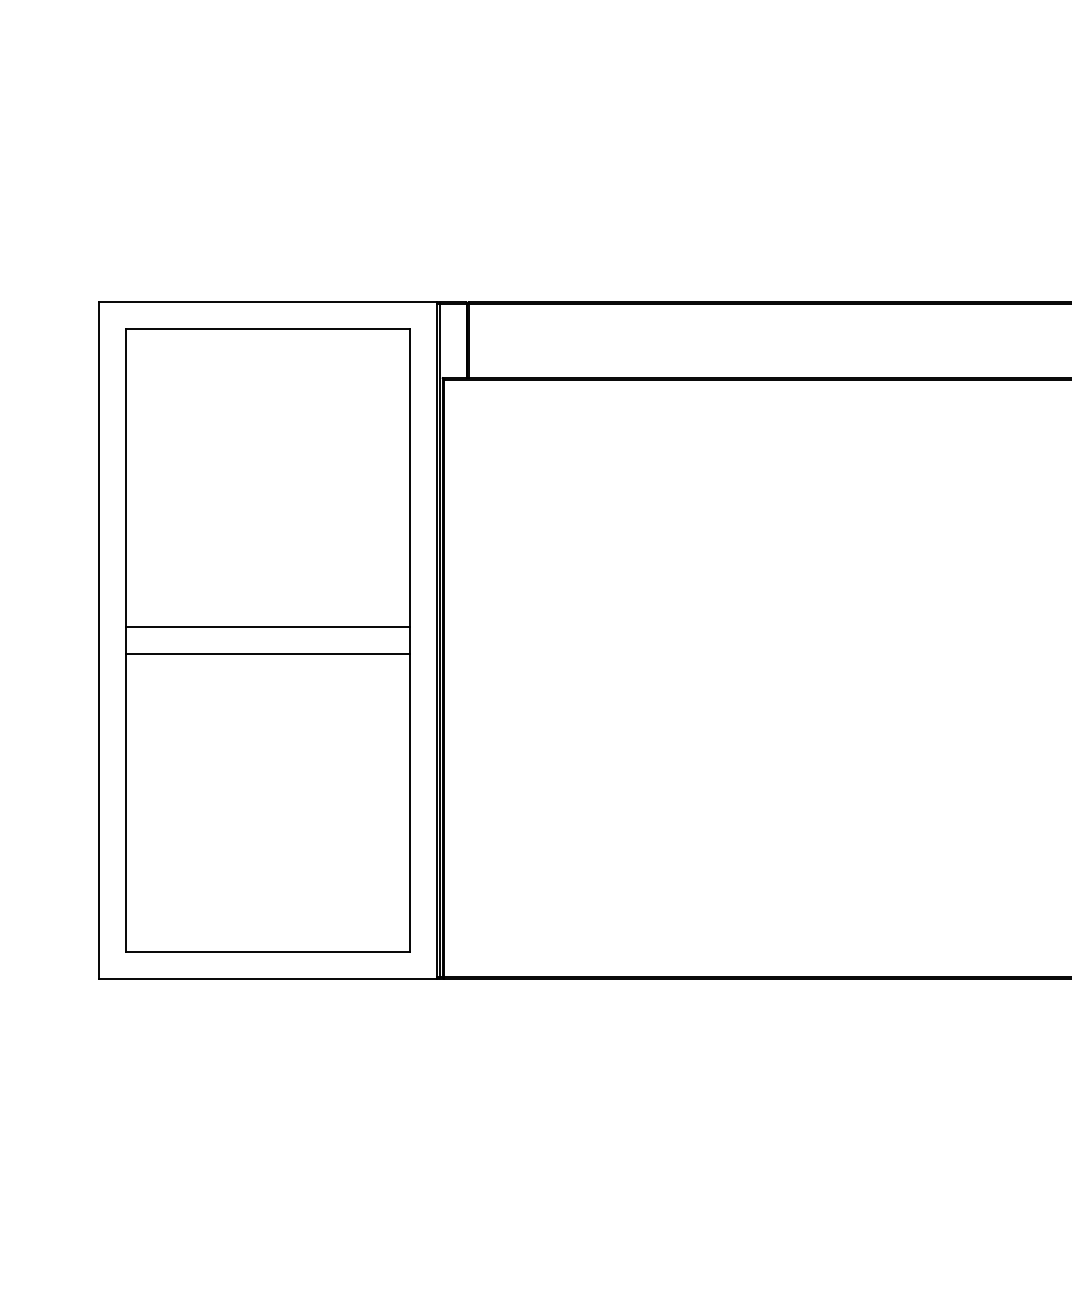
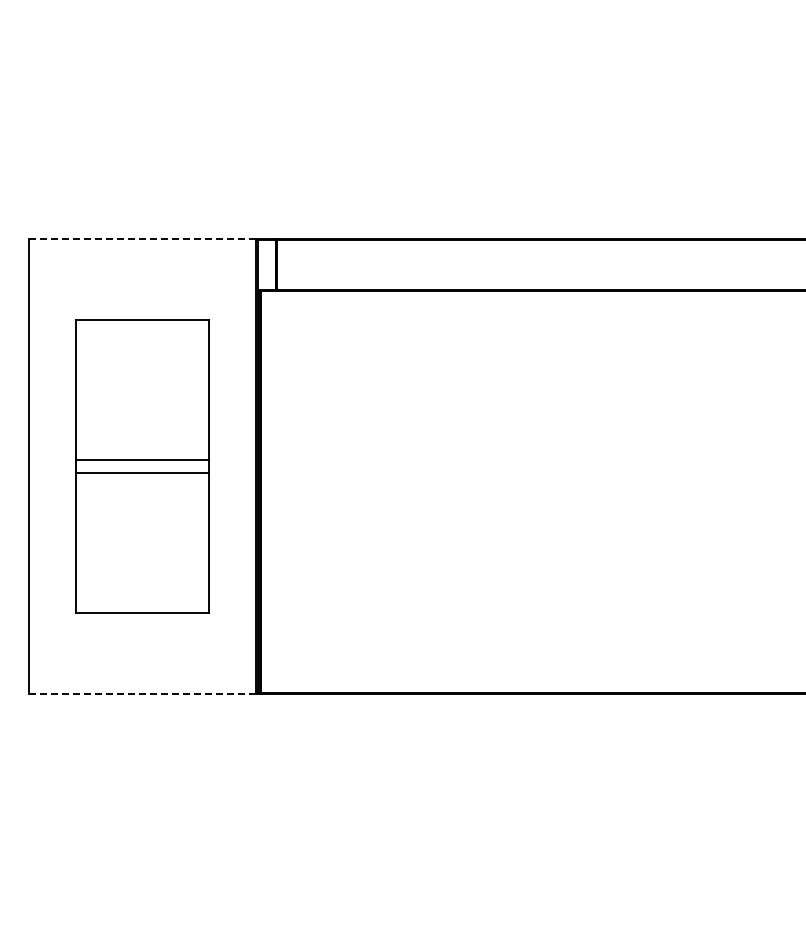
line: (268, 302) -> (142, 239), solid -> dashed
part: (268, 640) -> (142, 466), size x0.7
line: (268, 978) -> (142, 693), solid -> dashed

